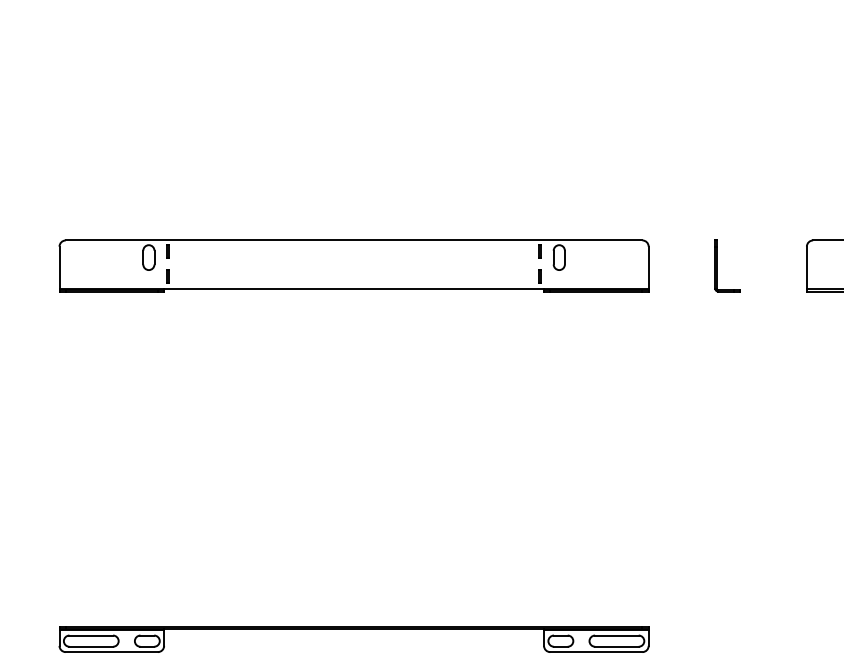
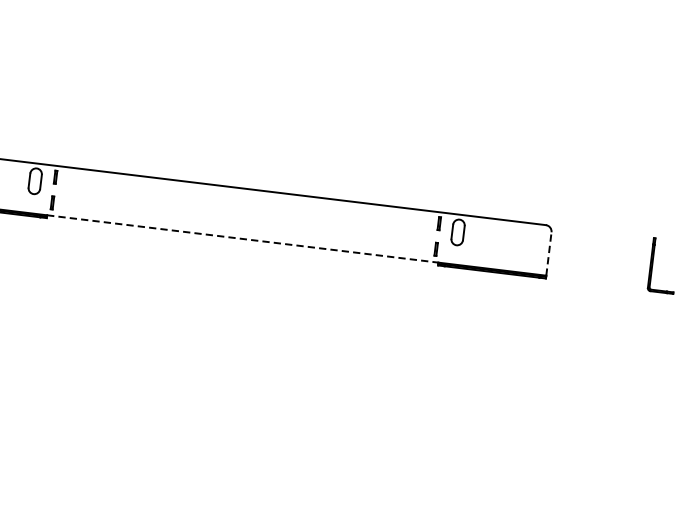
part: (717, 265) -> (653, 264), moved
line: (648, 267) -> (548, 253), solid -> dashed
line: (354, 288) -> (243, 238), solid -> dashed

